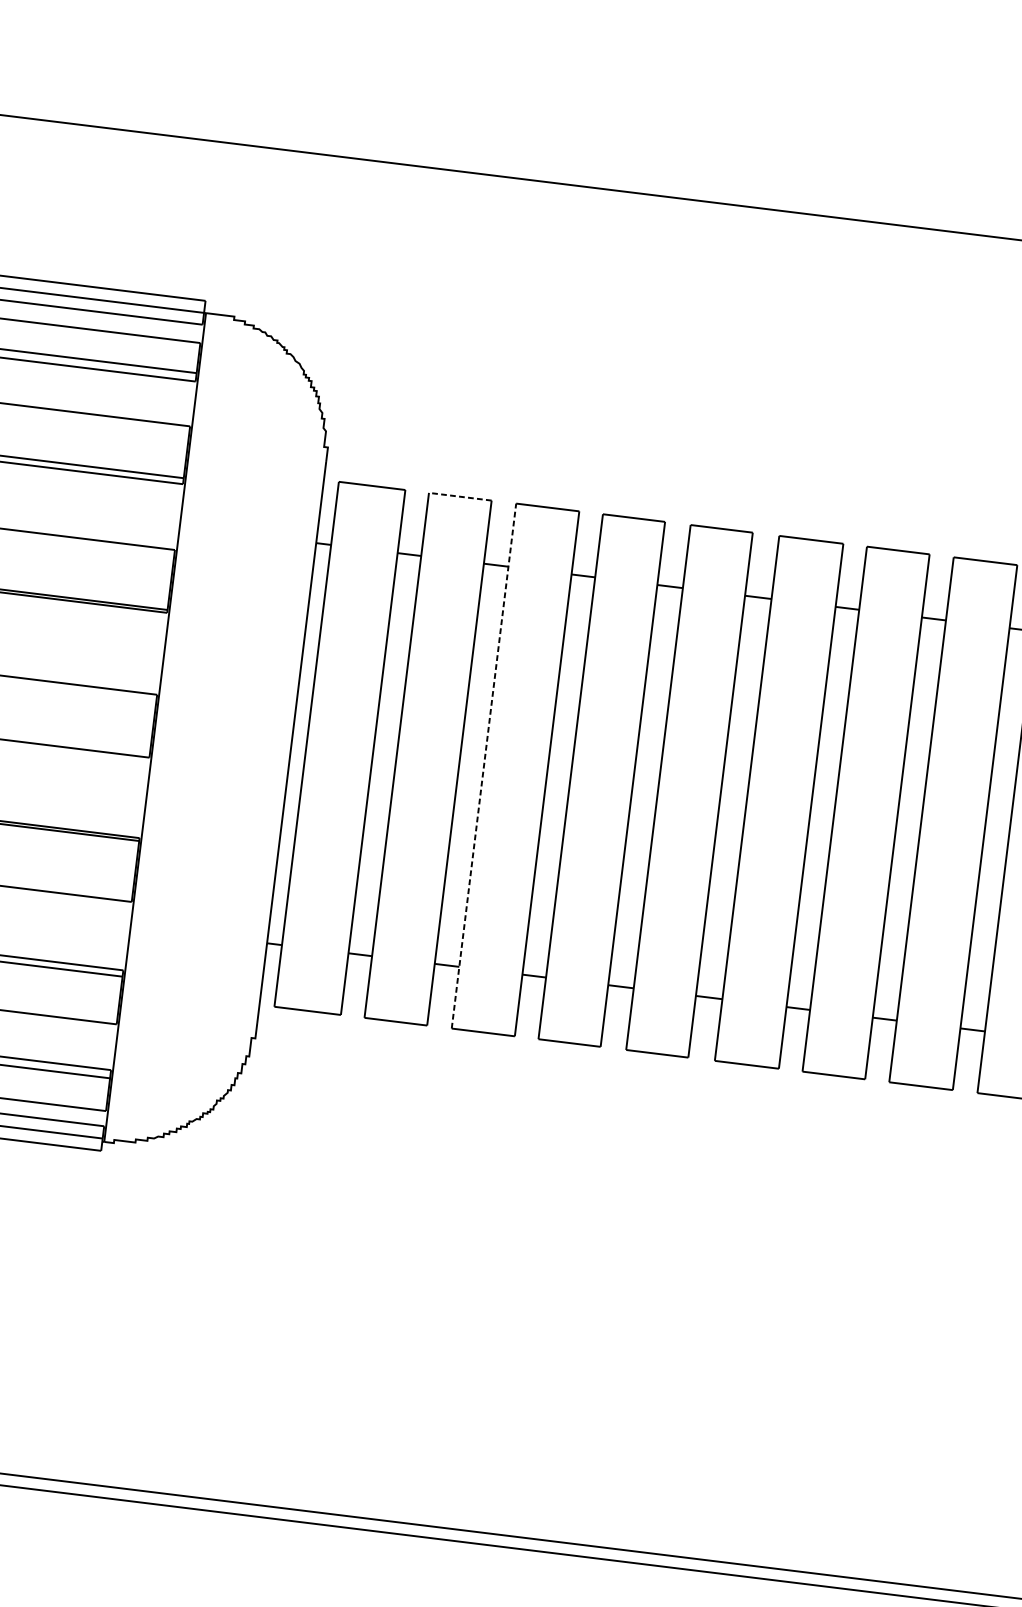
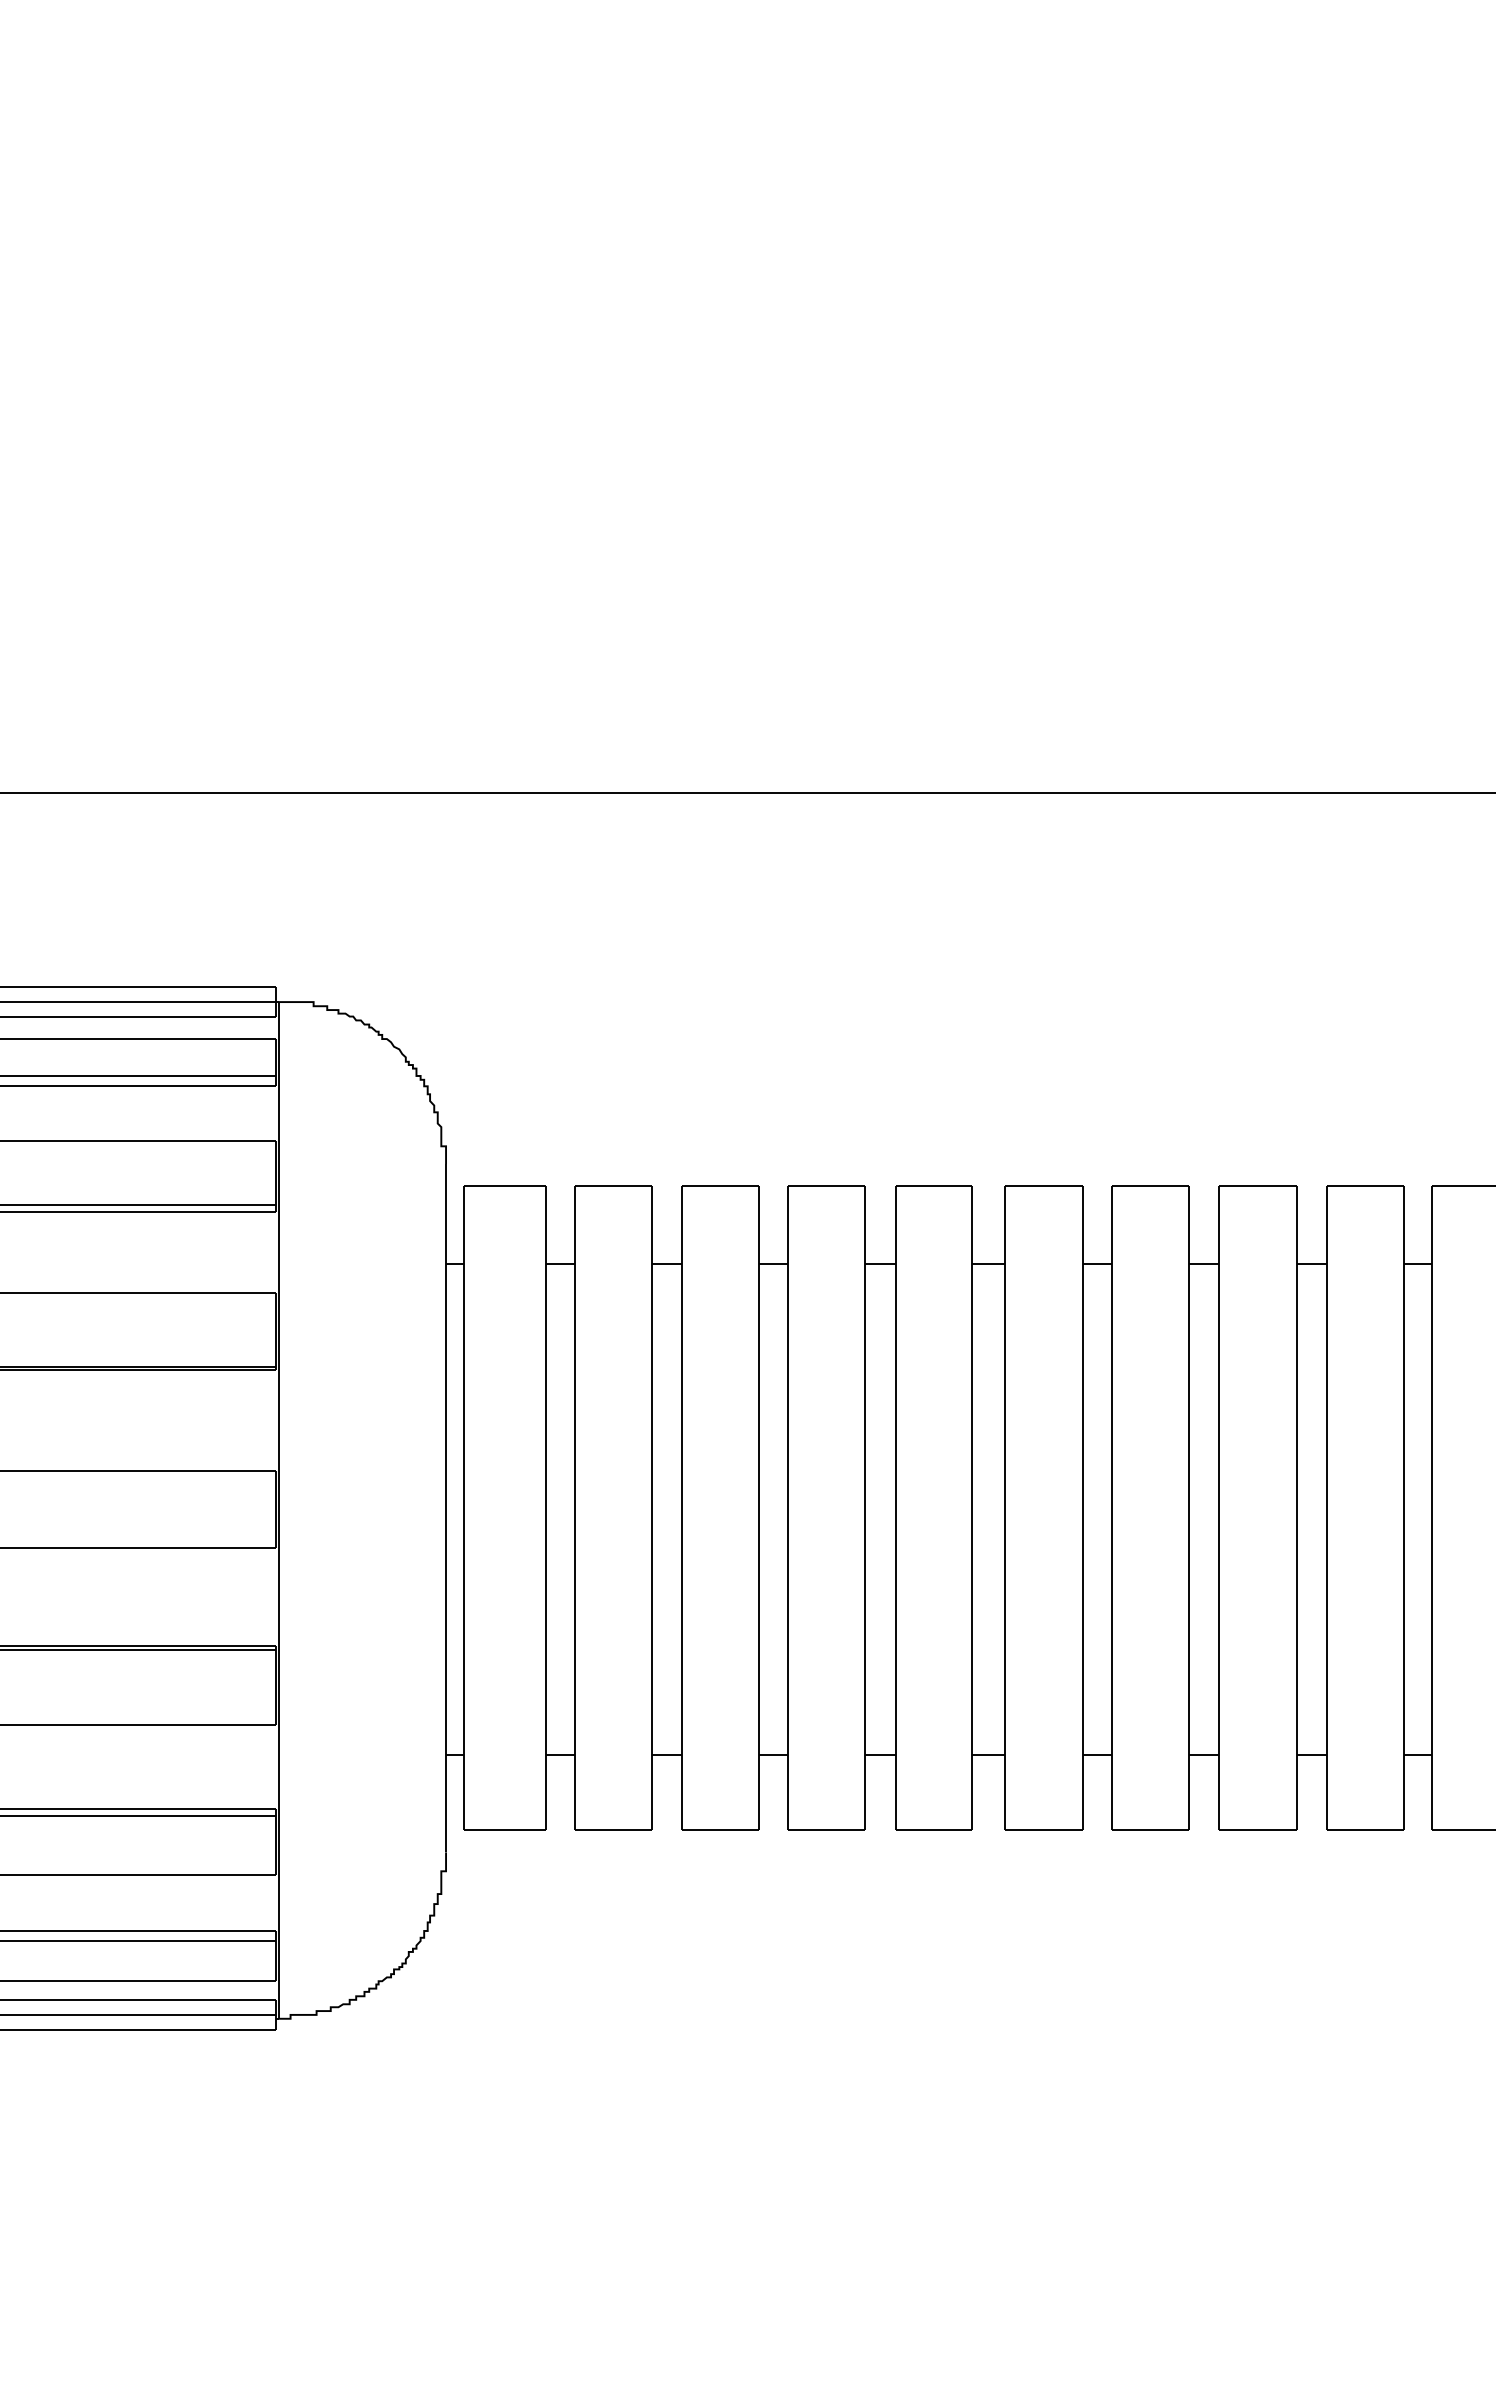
line: (459, 496) -> (612, 1186), dashed -> solid
line: (483, 766) -> (681, 1508), dashed -> solid

